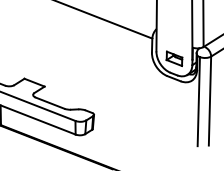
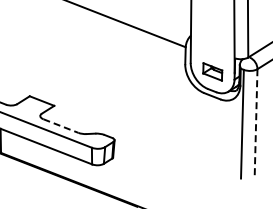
line: (210, 101) -> (256, 124), solid -> dashed
line: (49, 103) -> (60, 126), solid -> dashed

